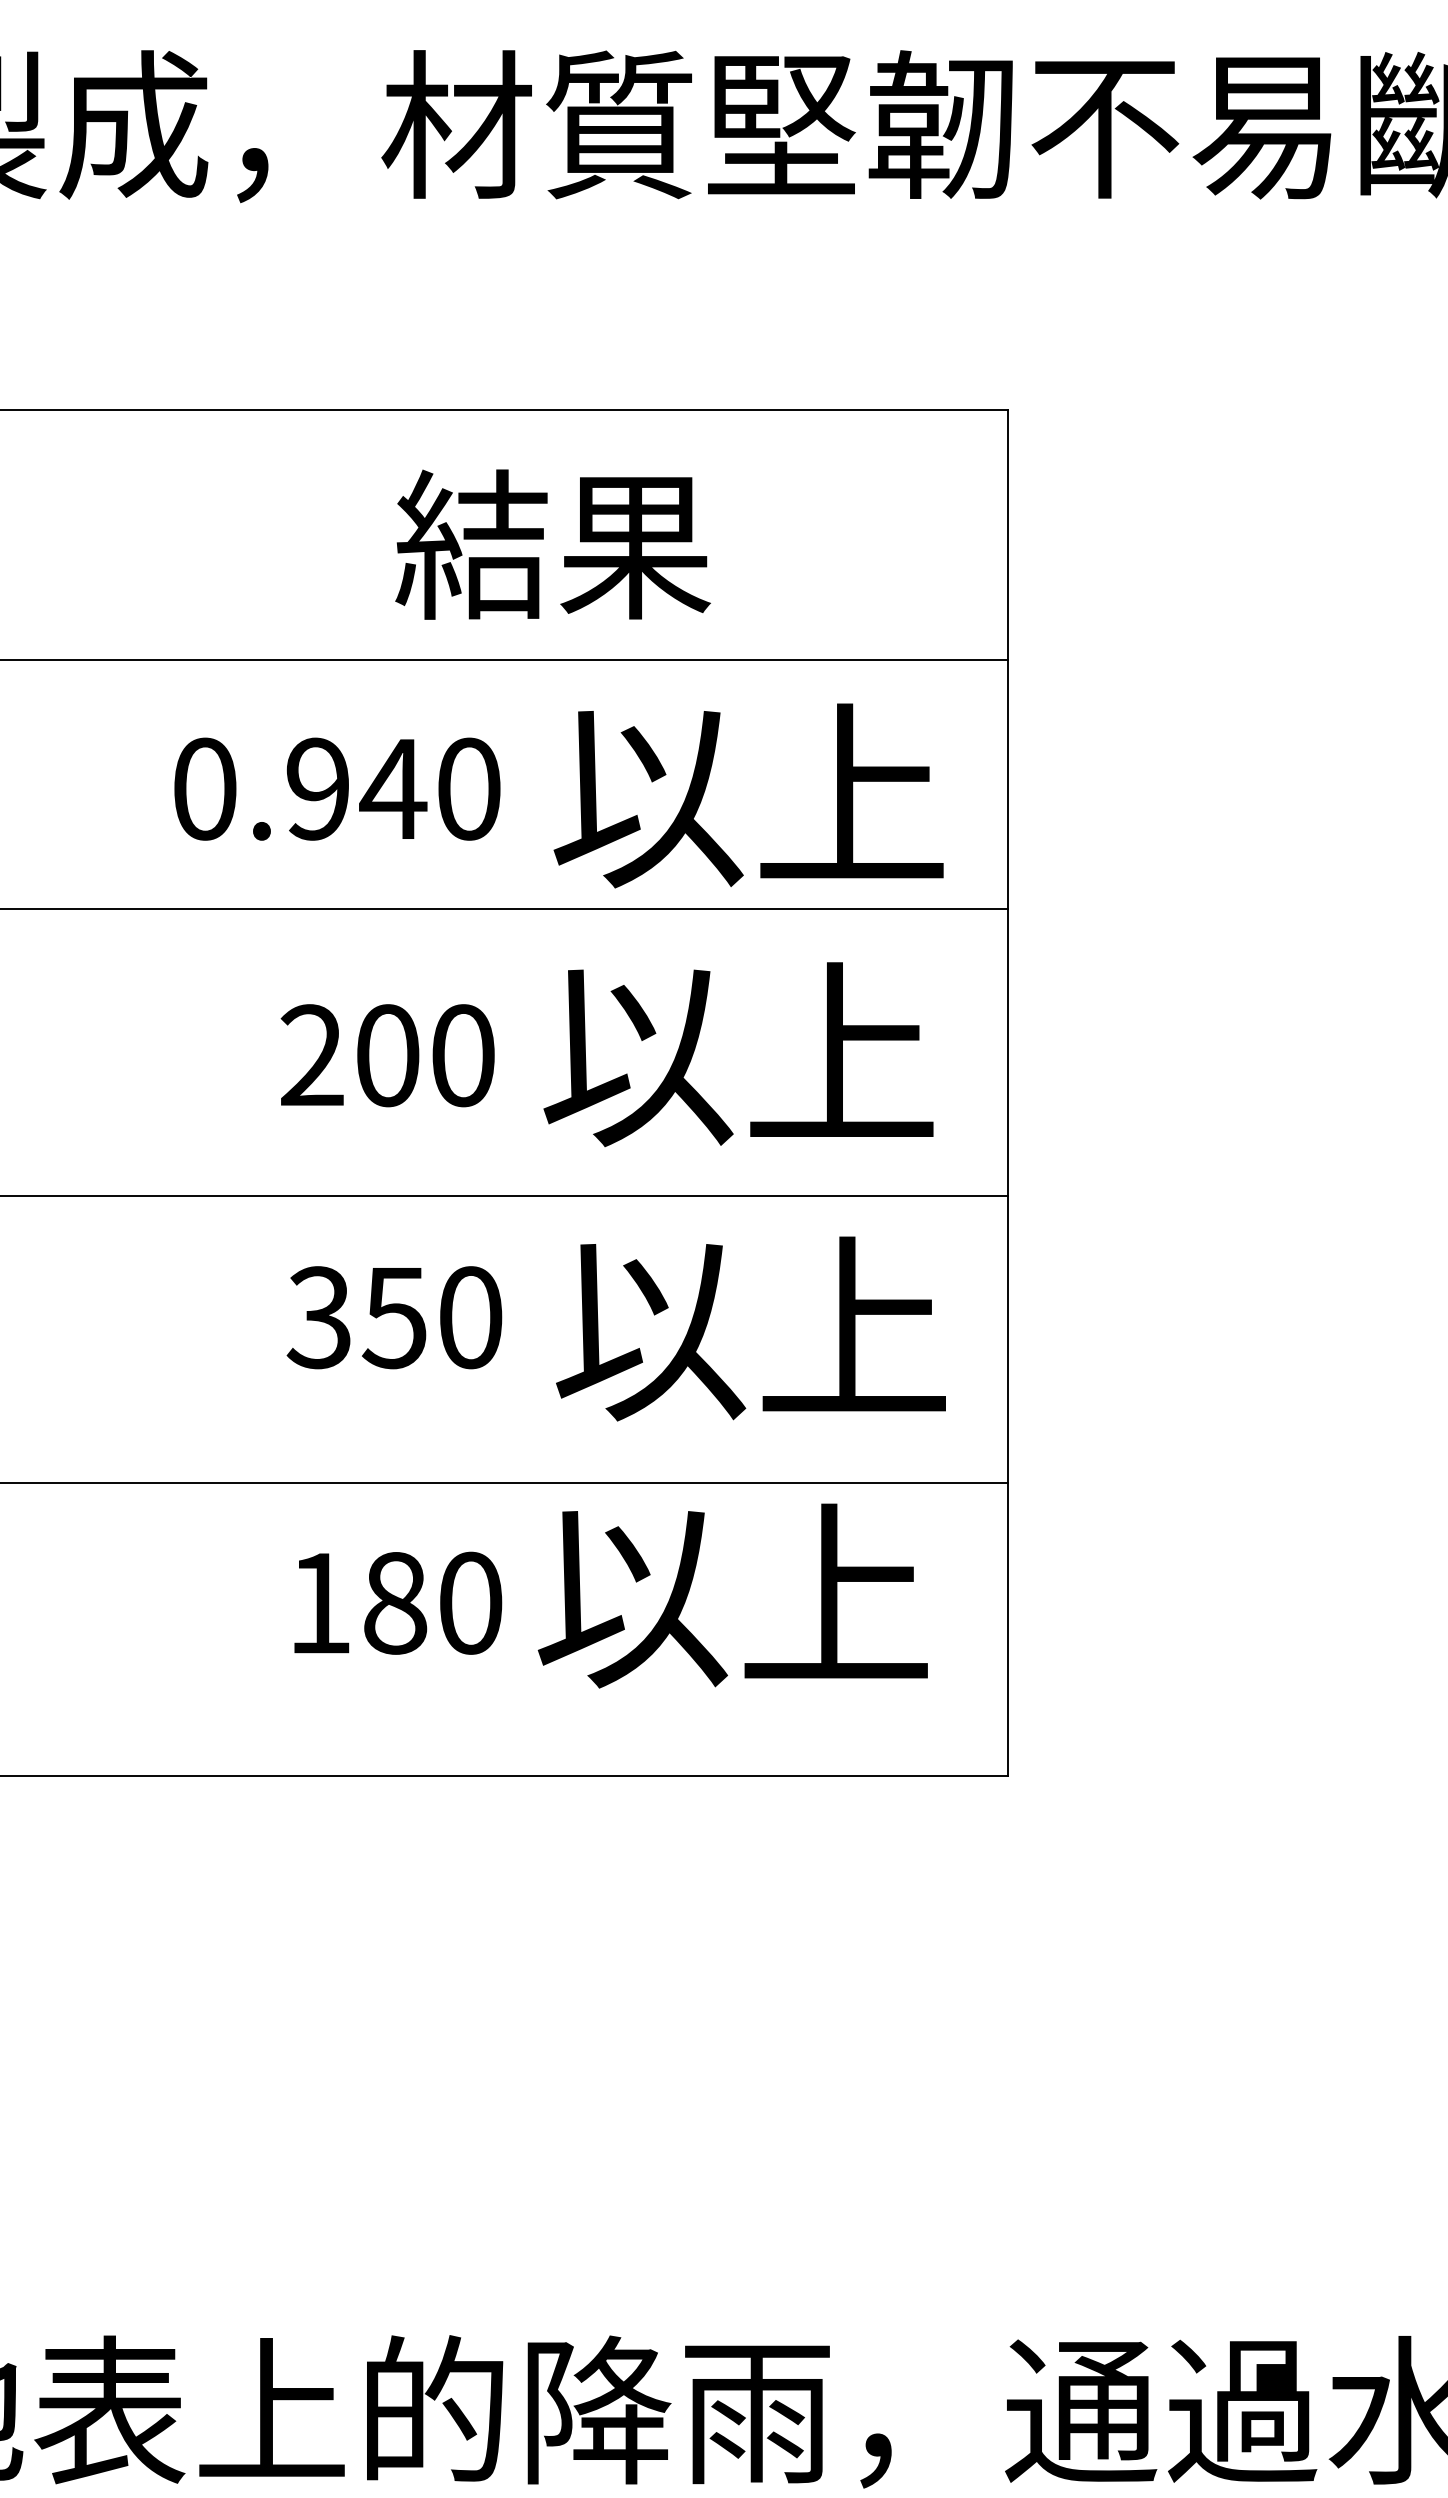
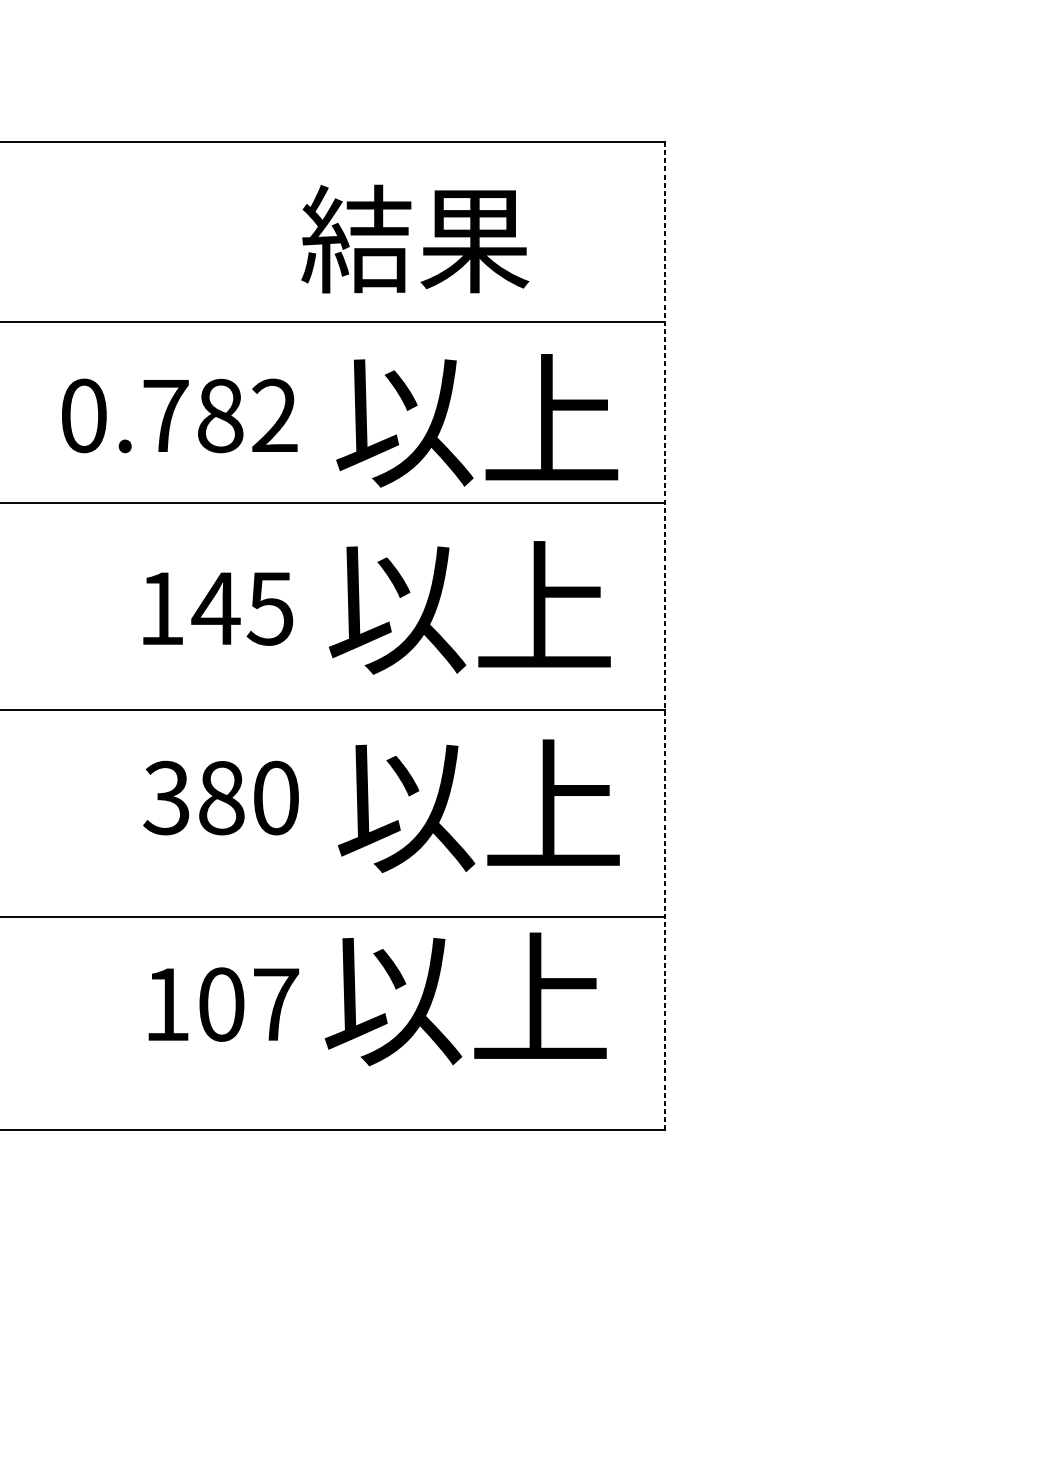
text: (552, 544) -> (414, 238), moved
text: (393, 788) -> (220, 415), 0.940 -> 0.782
text: (387, 1055) -> (216, 608), 200 -> 145
line: (1007, 1093) -> (664, 635), solid -> dashed
text: (394, 1317) -> (221, 797), 350 -> 380
text: (433, 1602) -> (249, 1004), 180 -> 107

